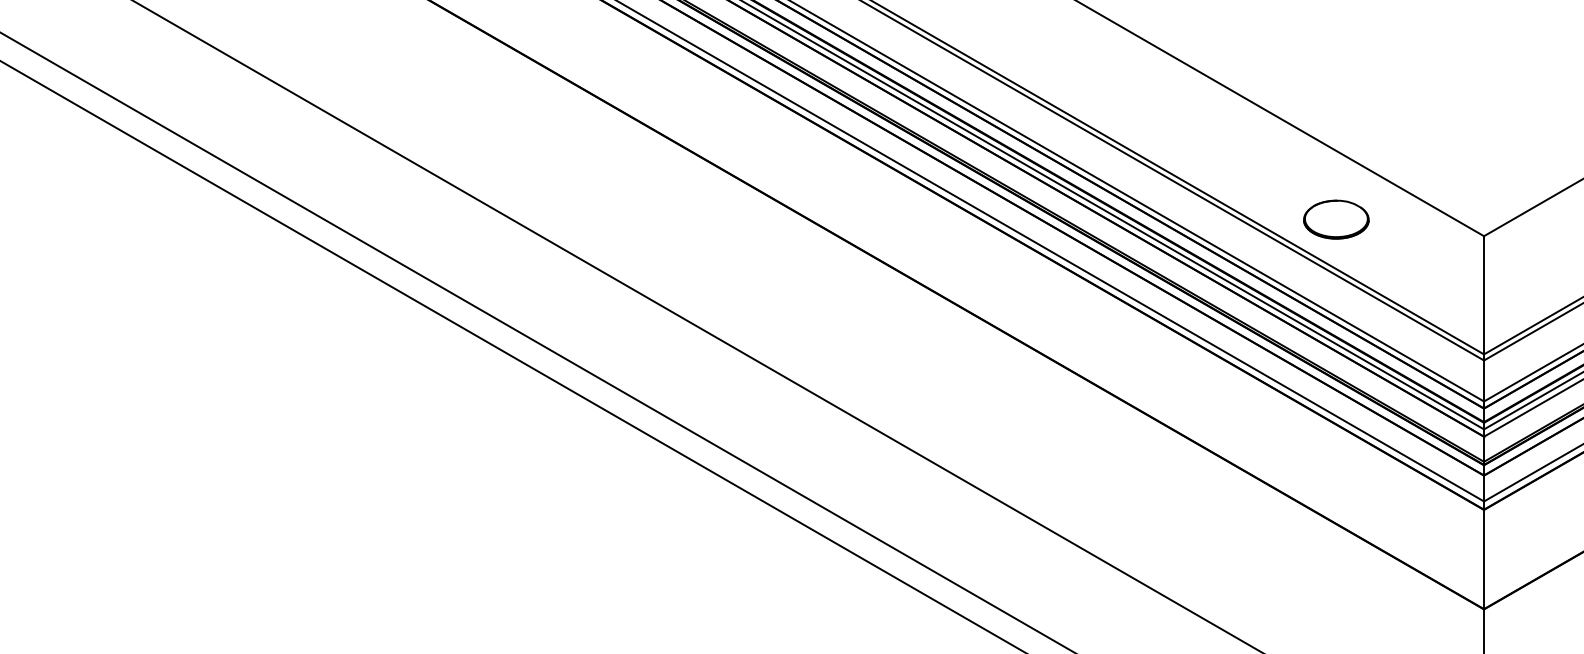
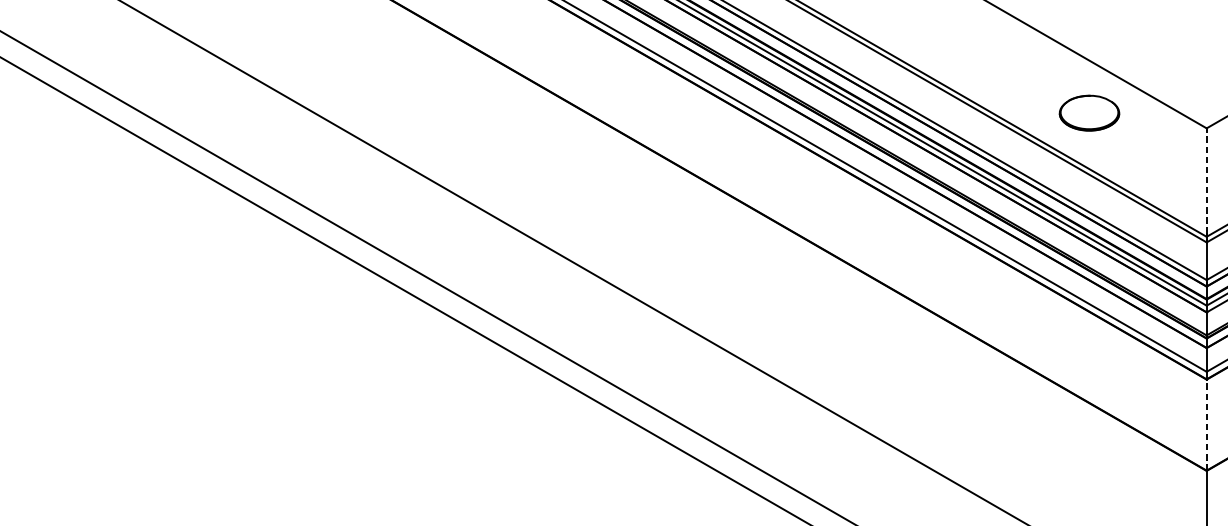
part: (1336, 219) -> (1089, 113), moved
line: (1484, 294) -> (1207, 181), solid -> dashed
line: (1484, 559) -> (1207, 425), solid -> dashed

